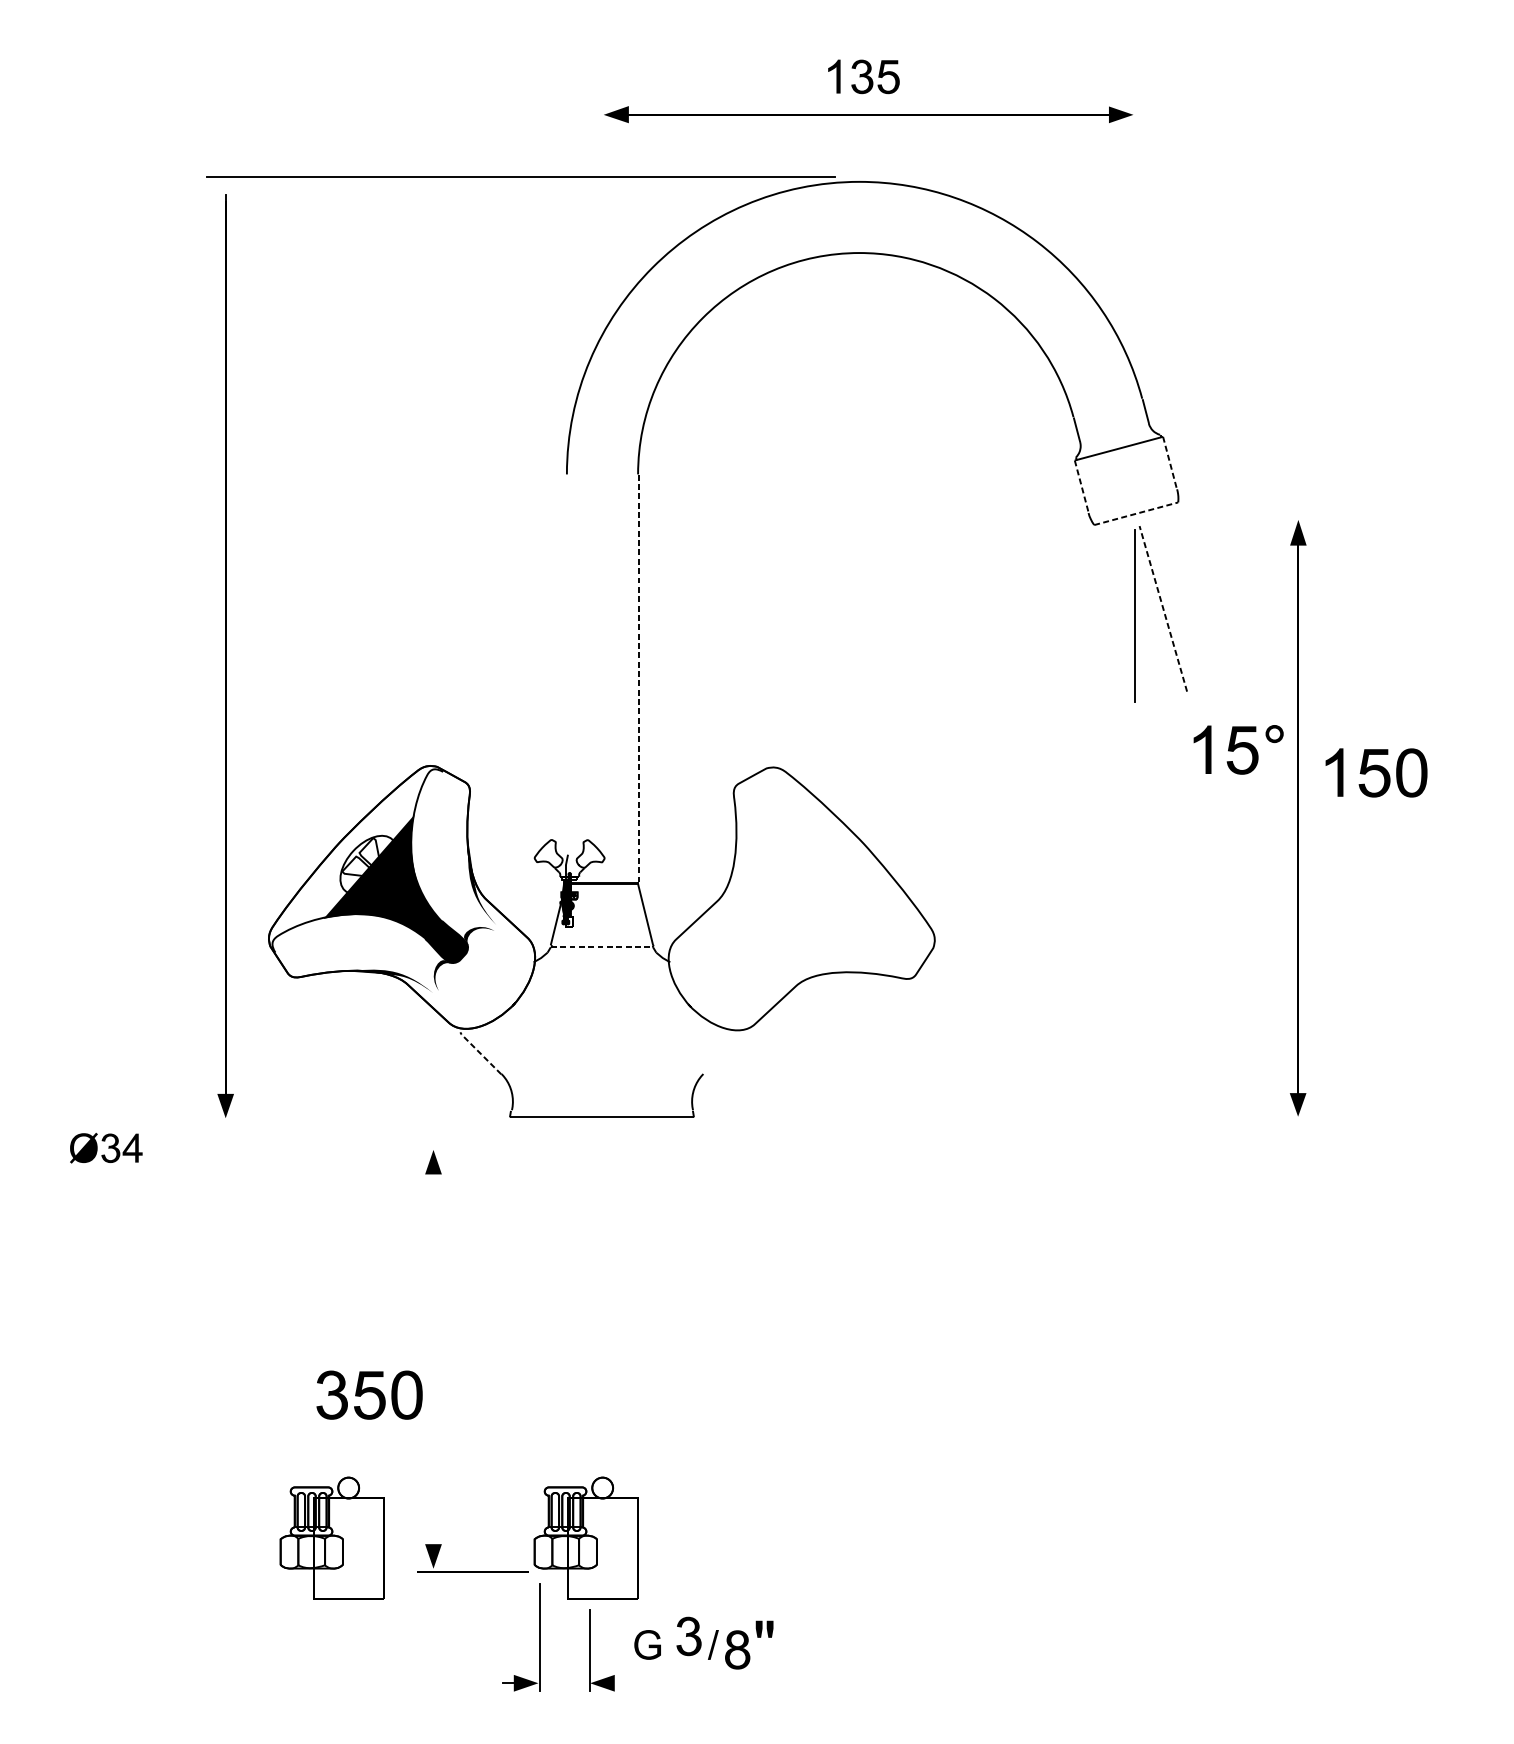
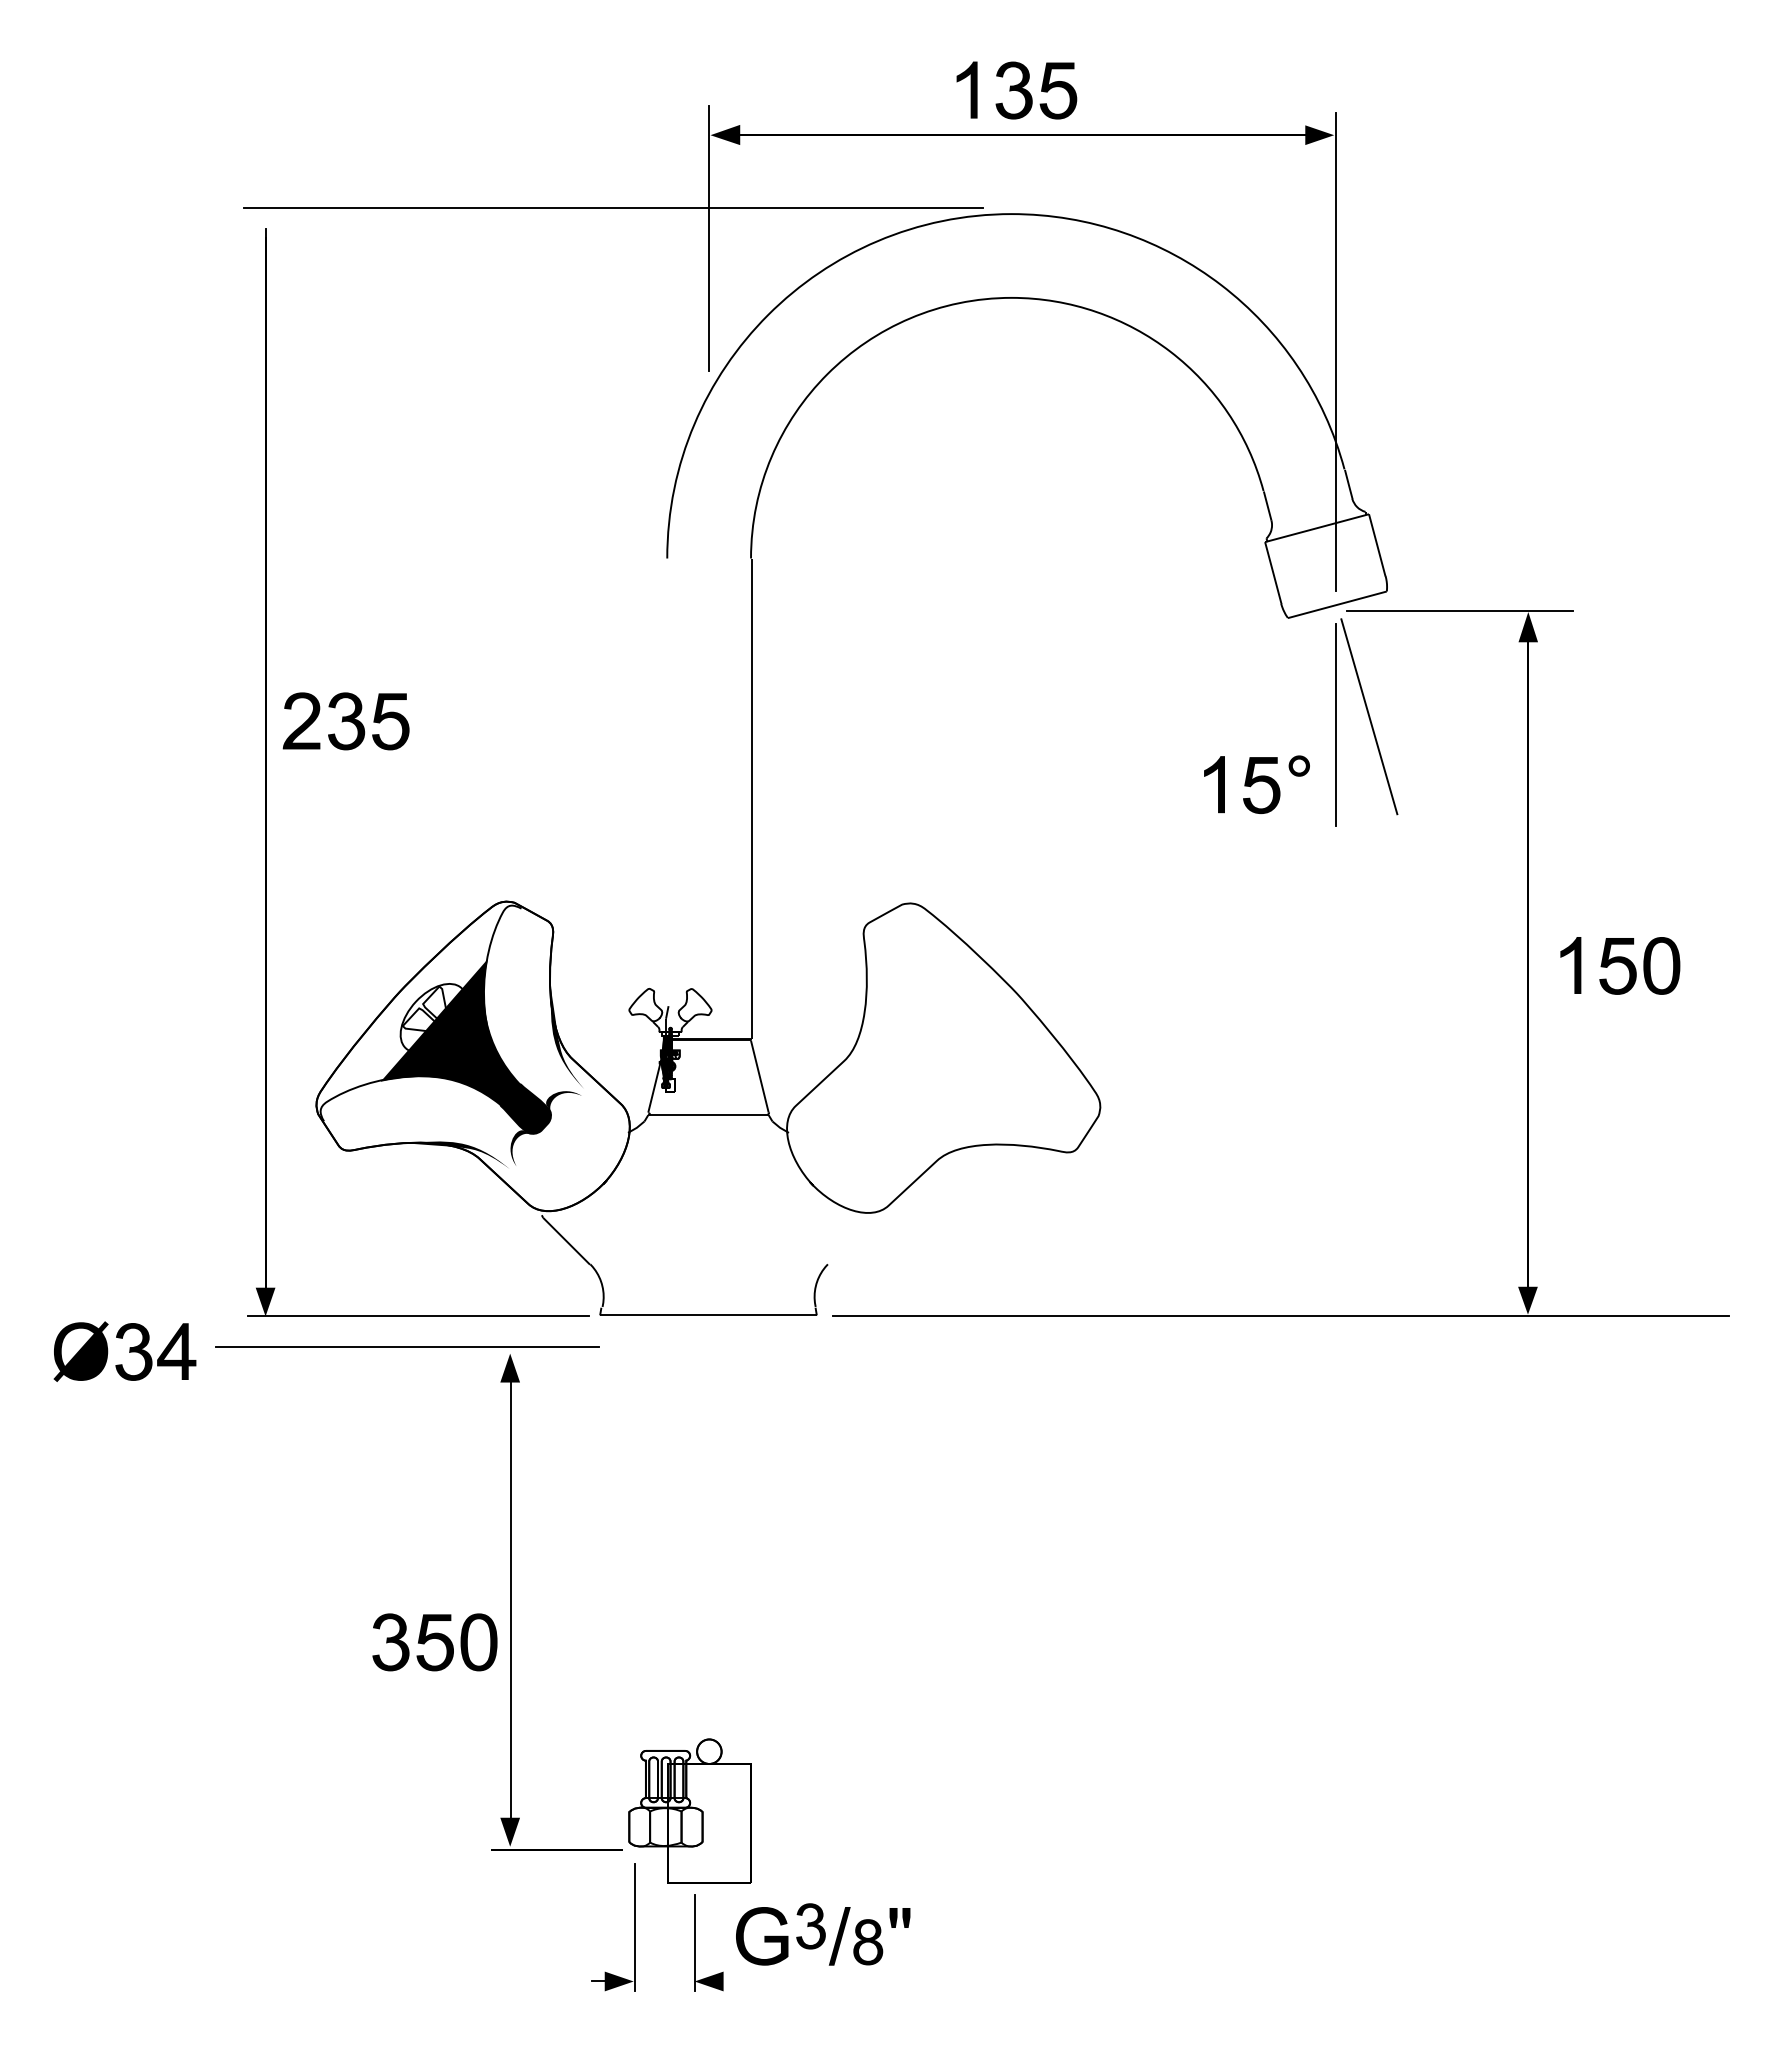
part: (863, 76) -> (1016, 90), size x1.43
line: (602, 201) -> (709, 237), added
line: (1135, 298) -> (1336, 351), added
line: (1170, 463) -> (1377, 545), dashed -> solid
line: (1081, 487) -> (1273, 573), dashed -> solid
line: (1136, 513) -> (1337, 604), dashed -> solid
line: (1239, 519) -> (1459, 611), added
line: (1163, 608) -> (1369, 716), dashed -> solid
part: (293, 612) -> (345, 721), added
line: (638, 678) -> (751, 798), dashed -> solid
part: (1238, 749) -> (1256, 784), moved
part: (1376, 772) -> (1620, 965), moved
line: (601, 947) -> (708, 1115), dashed -> solid
line: (481, 1054) -> (566, 1241), dashed -> solid
line: (354, 1118) -> (417, 1316), added
line: (1087, 1118) -> (1280, 1316), added
line: (346, 1143) -> (407, 1346), added
part: (105, 1148) -> (124, 1351), size x1.67
line: (433, 1359) -> (510, 1600), added
part: (331, 1538) -> (390, 1810), removed
part: (647, 1645) -> (762, 1936), size x1.67
part: (713, 1645) -> (839, 1936), size x1.67

